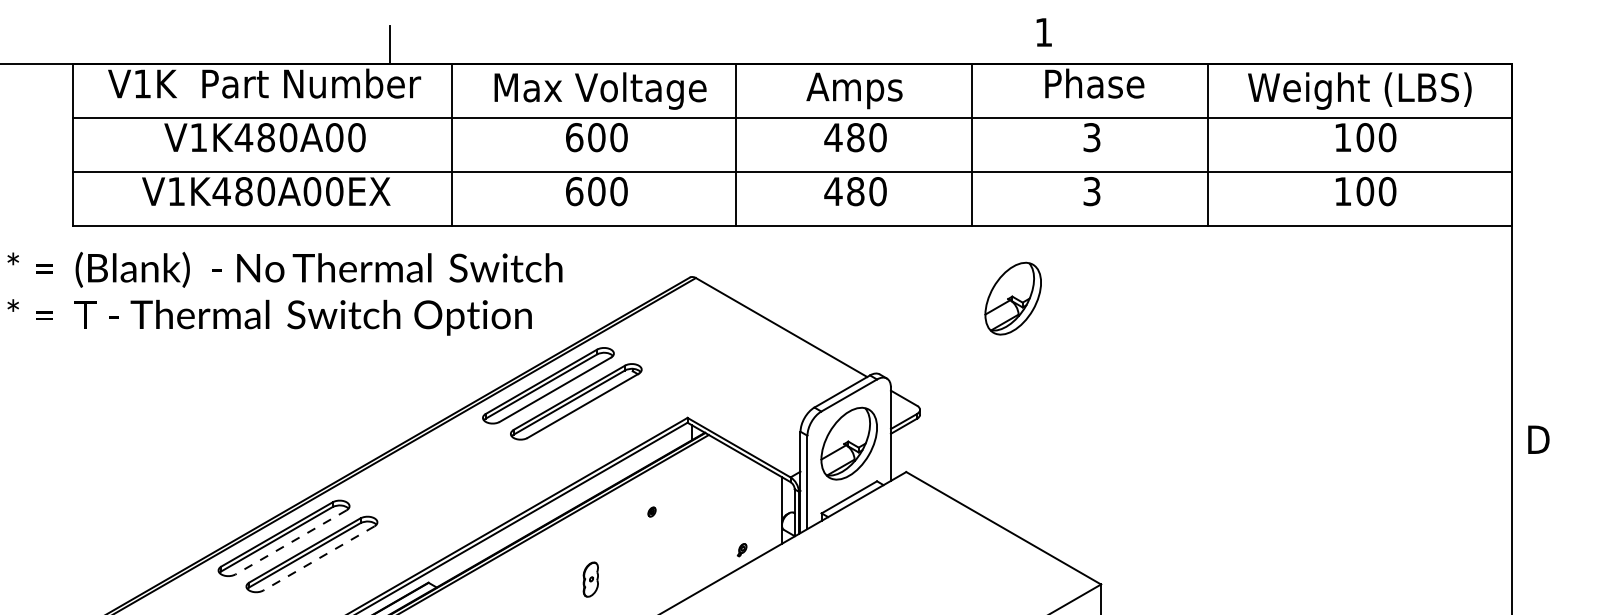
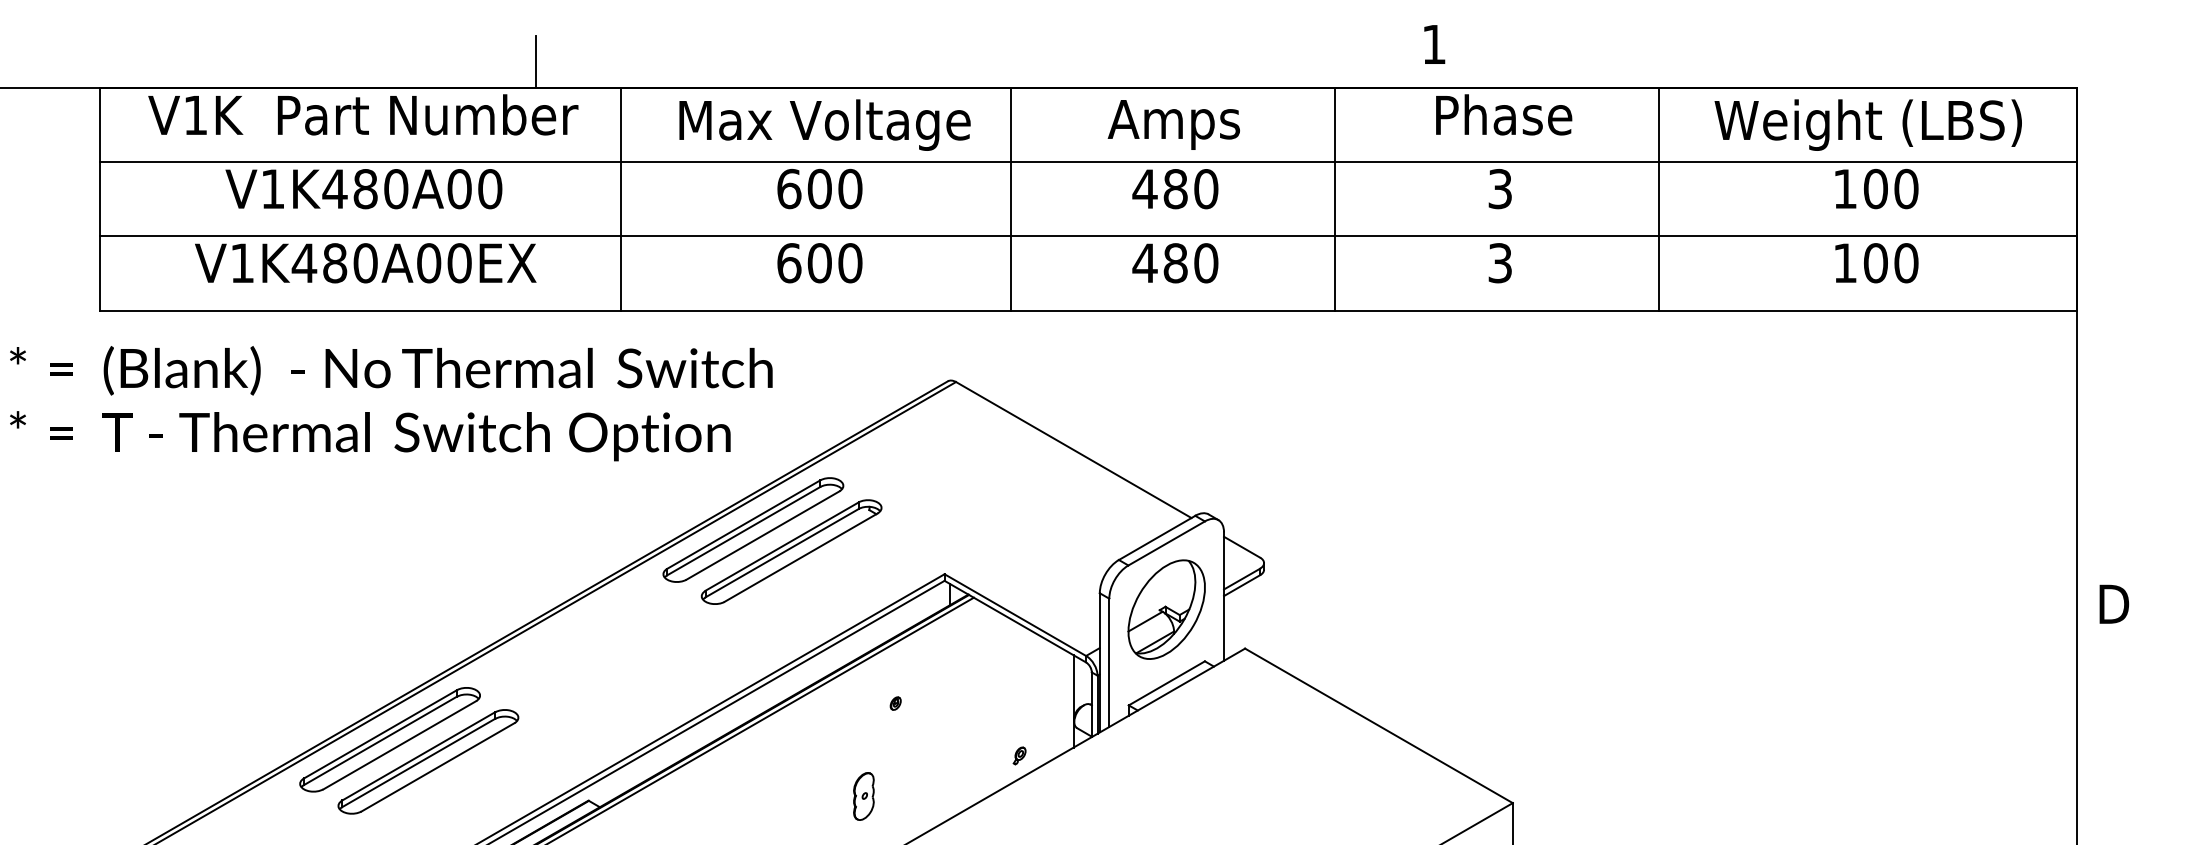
part: (1012, 298) -> (1391, 410), removed
line: (290, 542) -> (398, 745), dashed -> solid
line: (318, 558) -> (437, 767), dashed -> solid
part: (590, 579) -> (863, 796), moved

